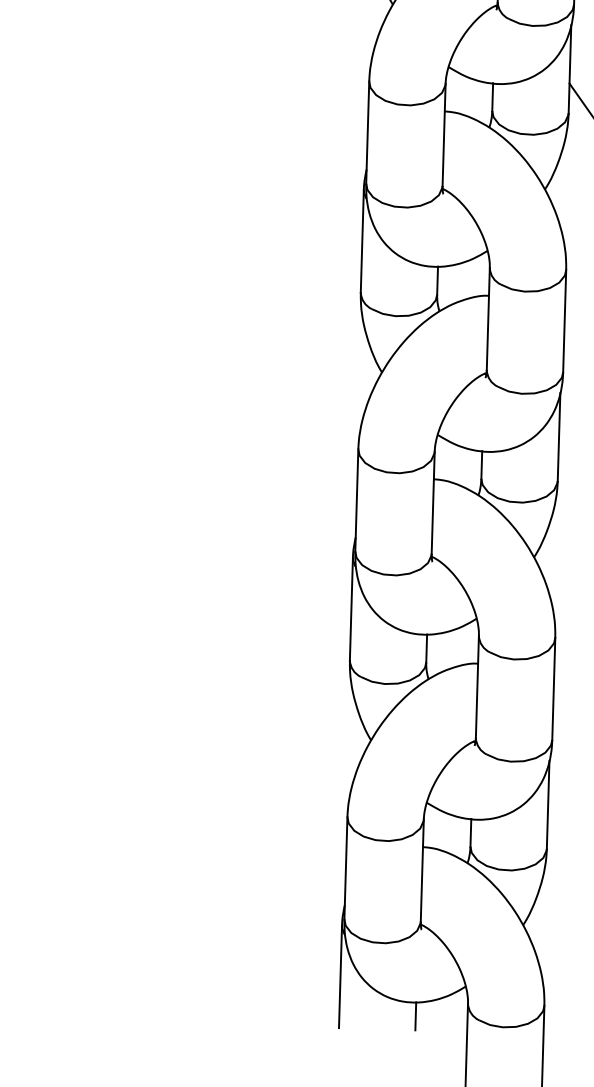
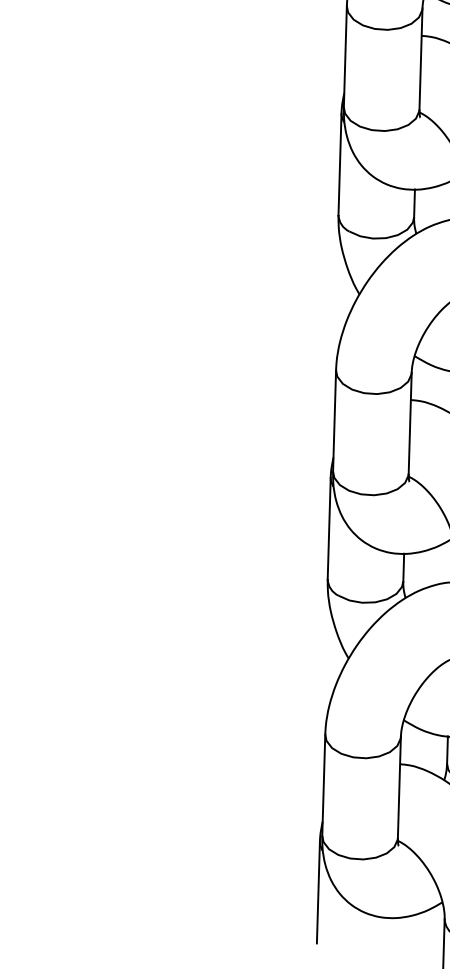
line: (415, 1016) -> (392, 931), removed

